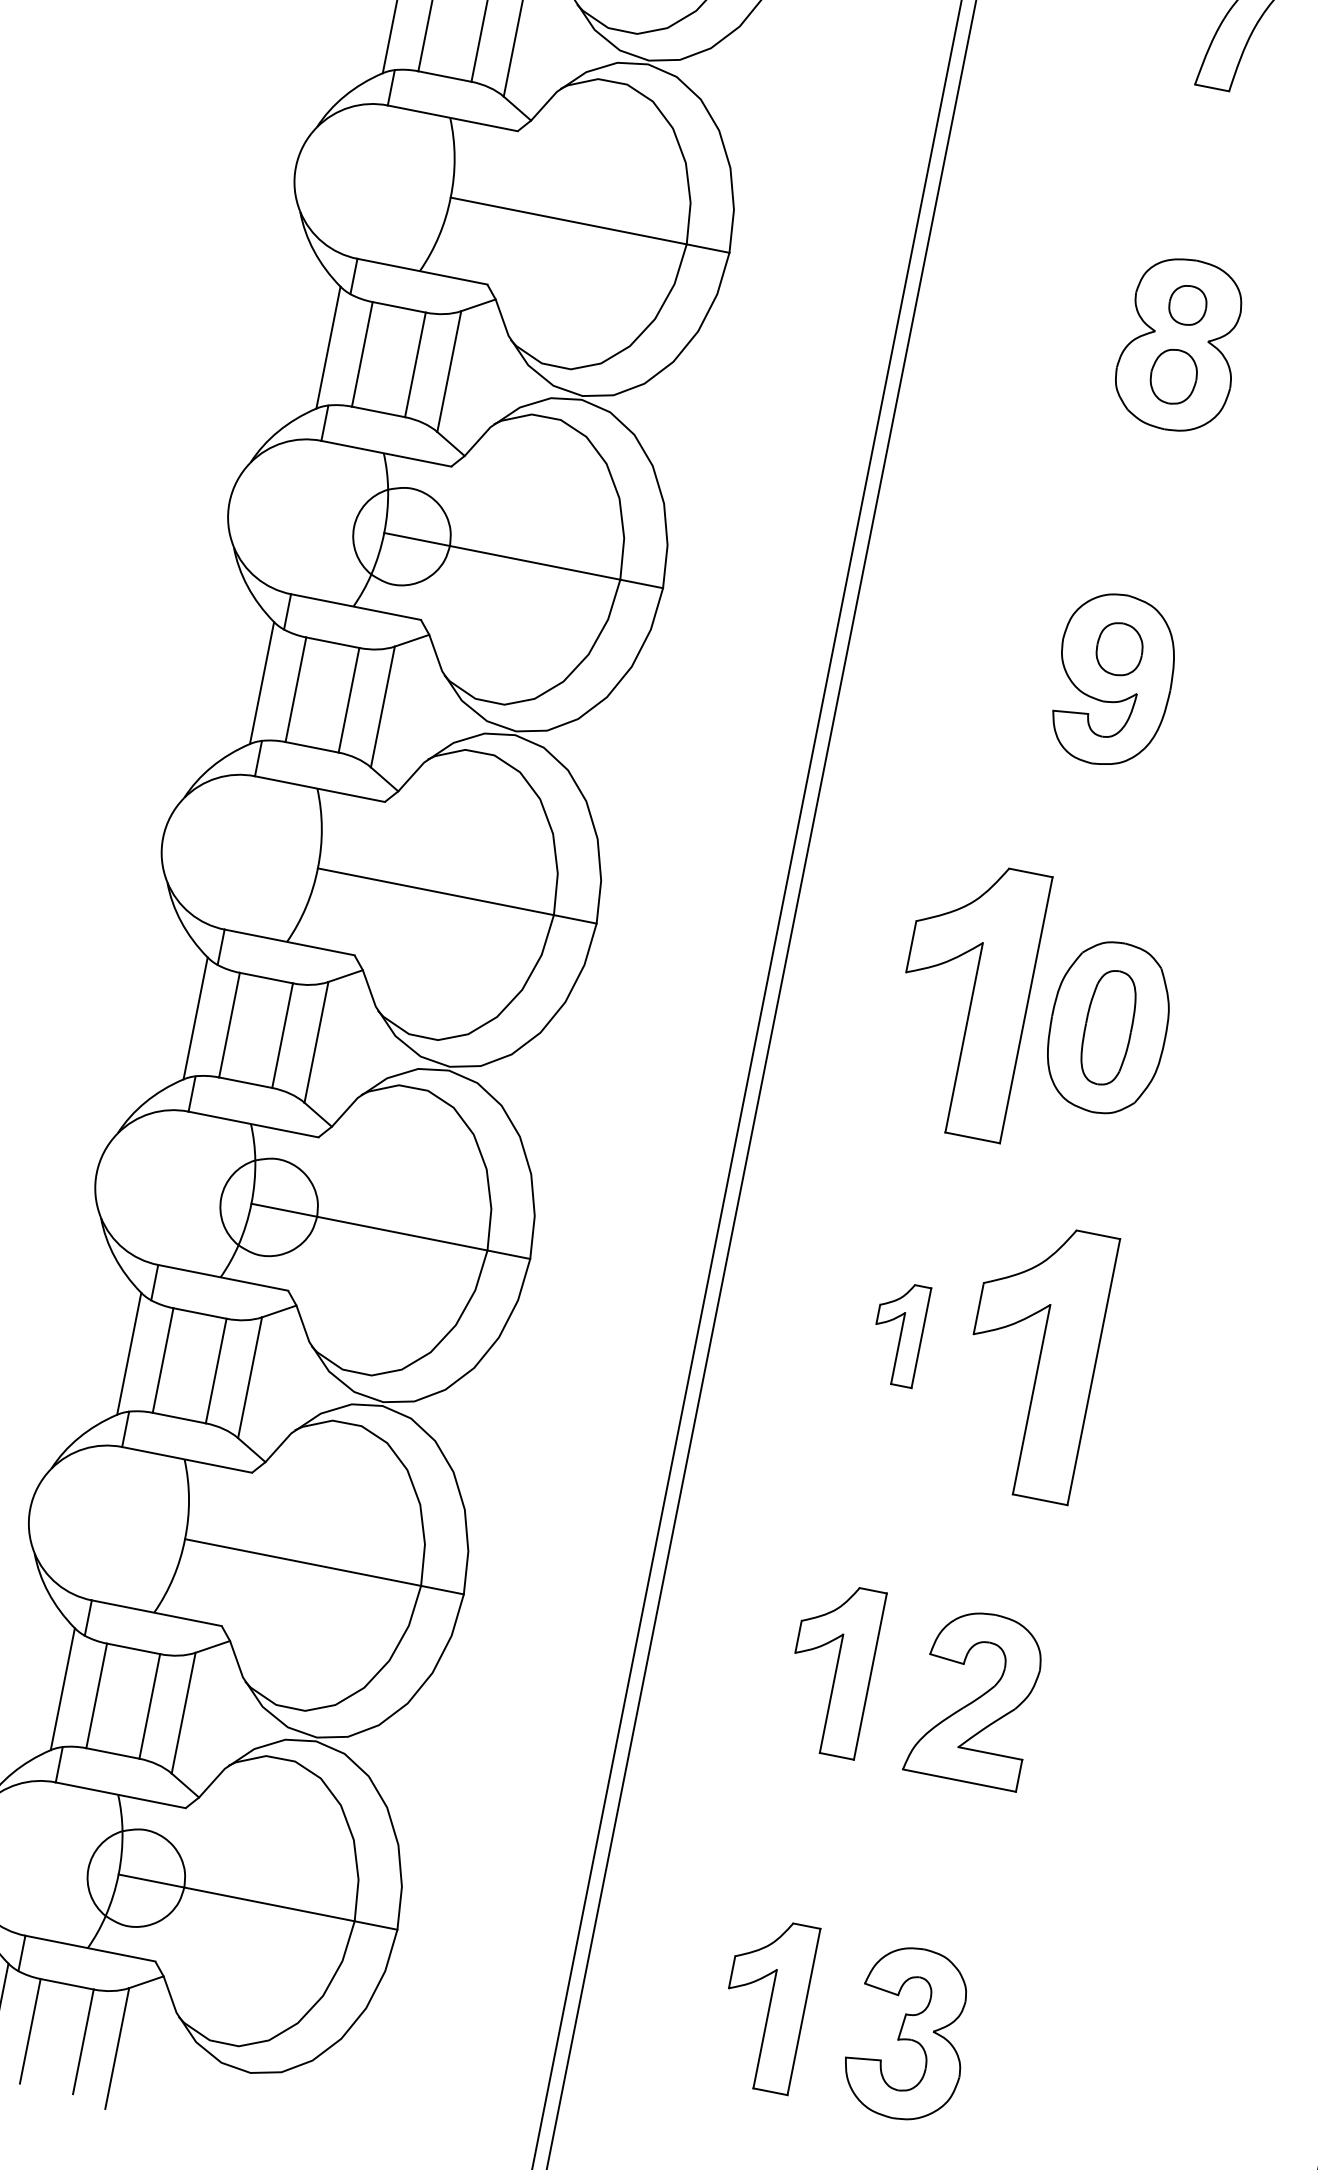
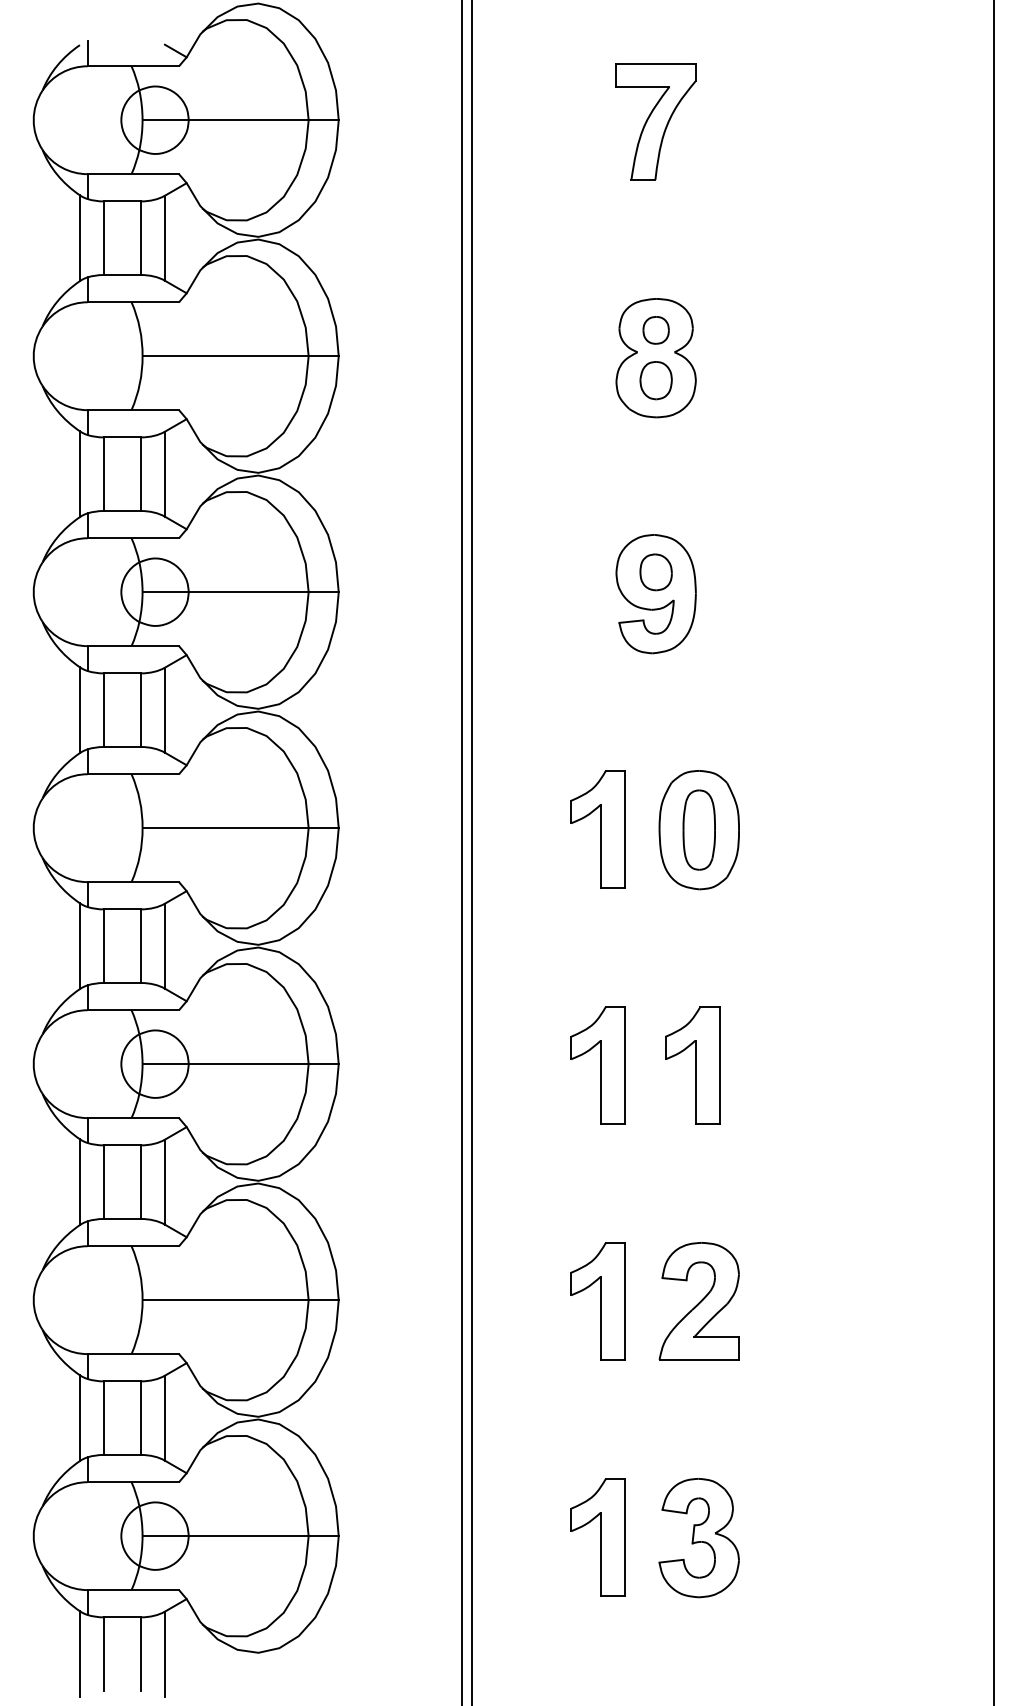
part: (964, 998) -> (597, 829), size x0.62
part: (897, 1333) -> (597, 1065), size x1.67
part: (1032, 1360) -> (692, 1065), size x0.62

